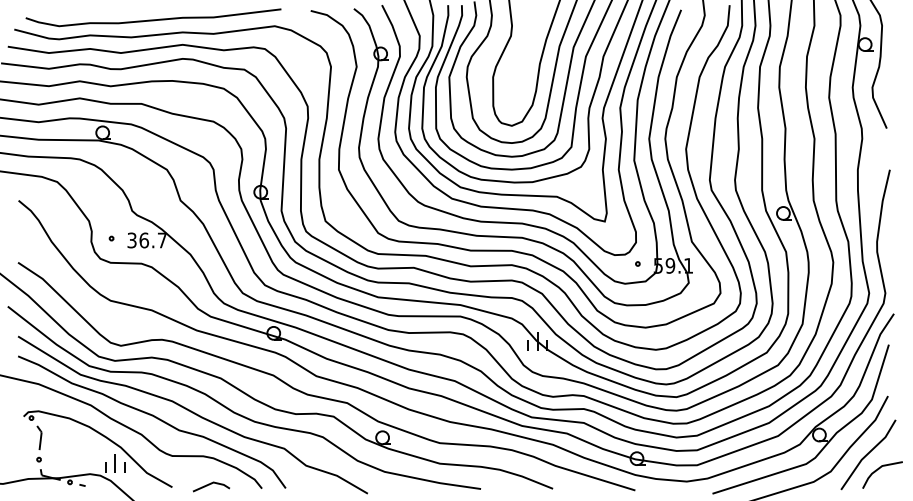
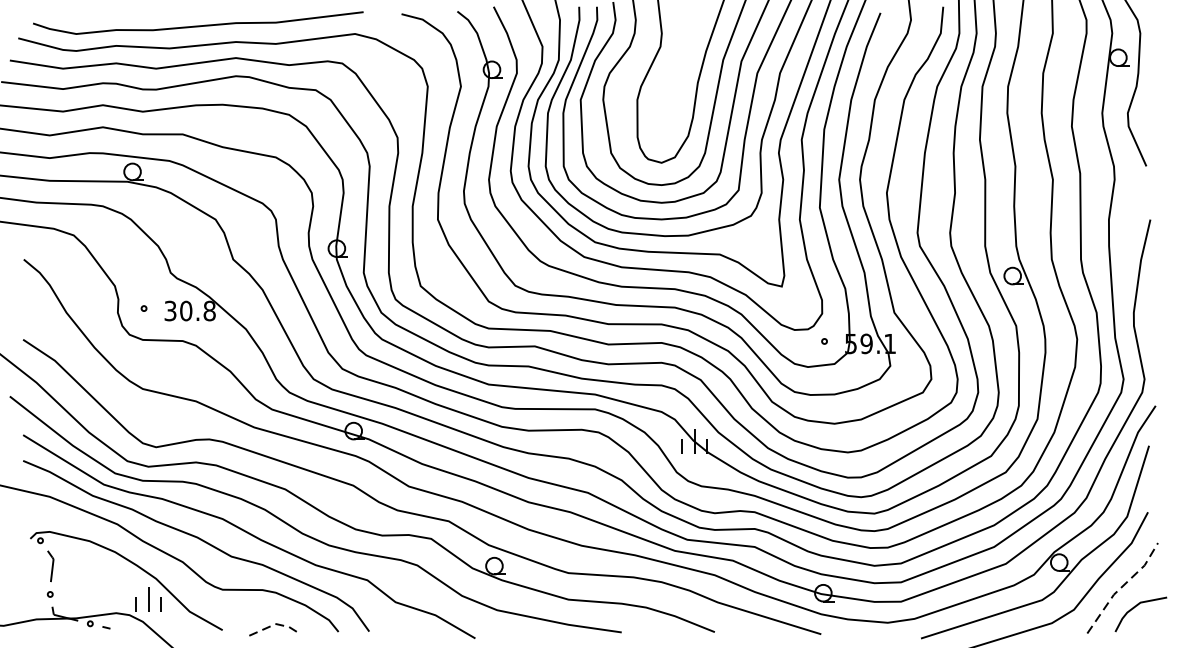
text: (153, 240) -> (198, 311), 36.7 -> 30.8
line: (868, 453) -> (1122, 586), solid -> dashed
line: (212, 482) -> (274, 623), solid -> dashed

